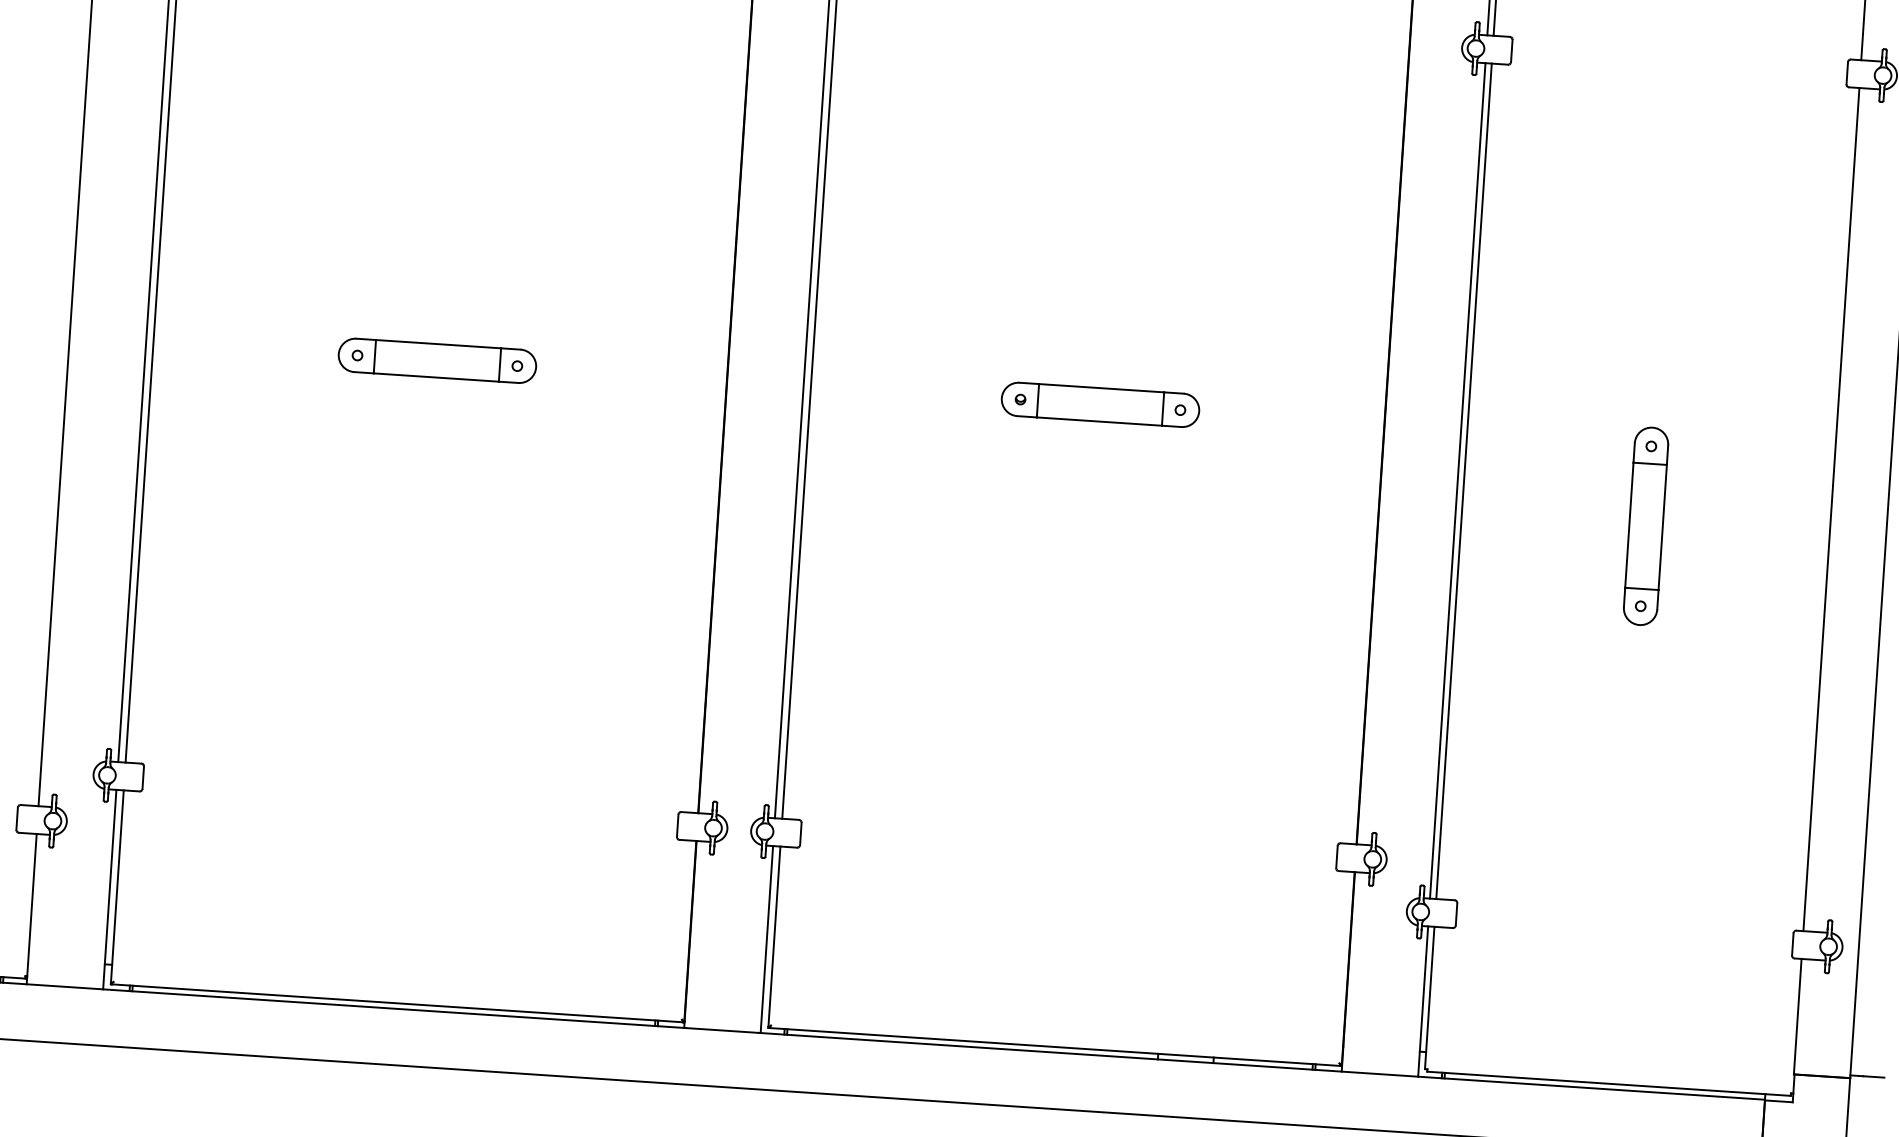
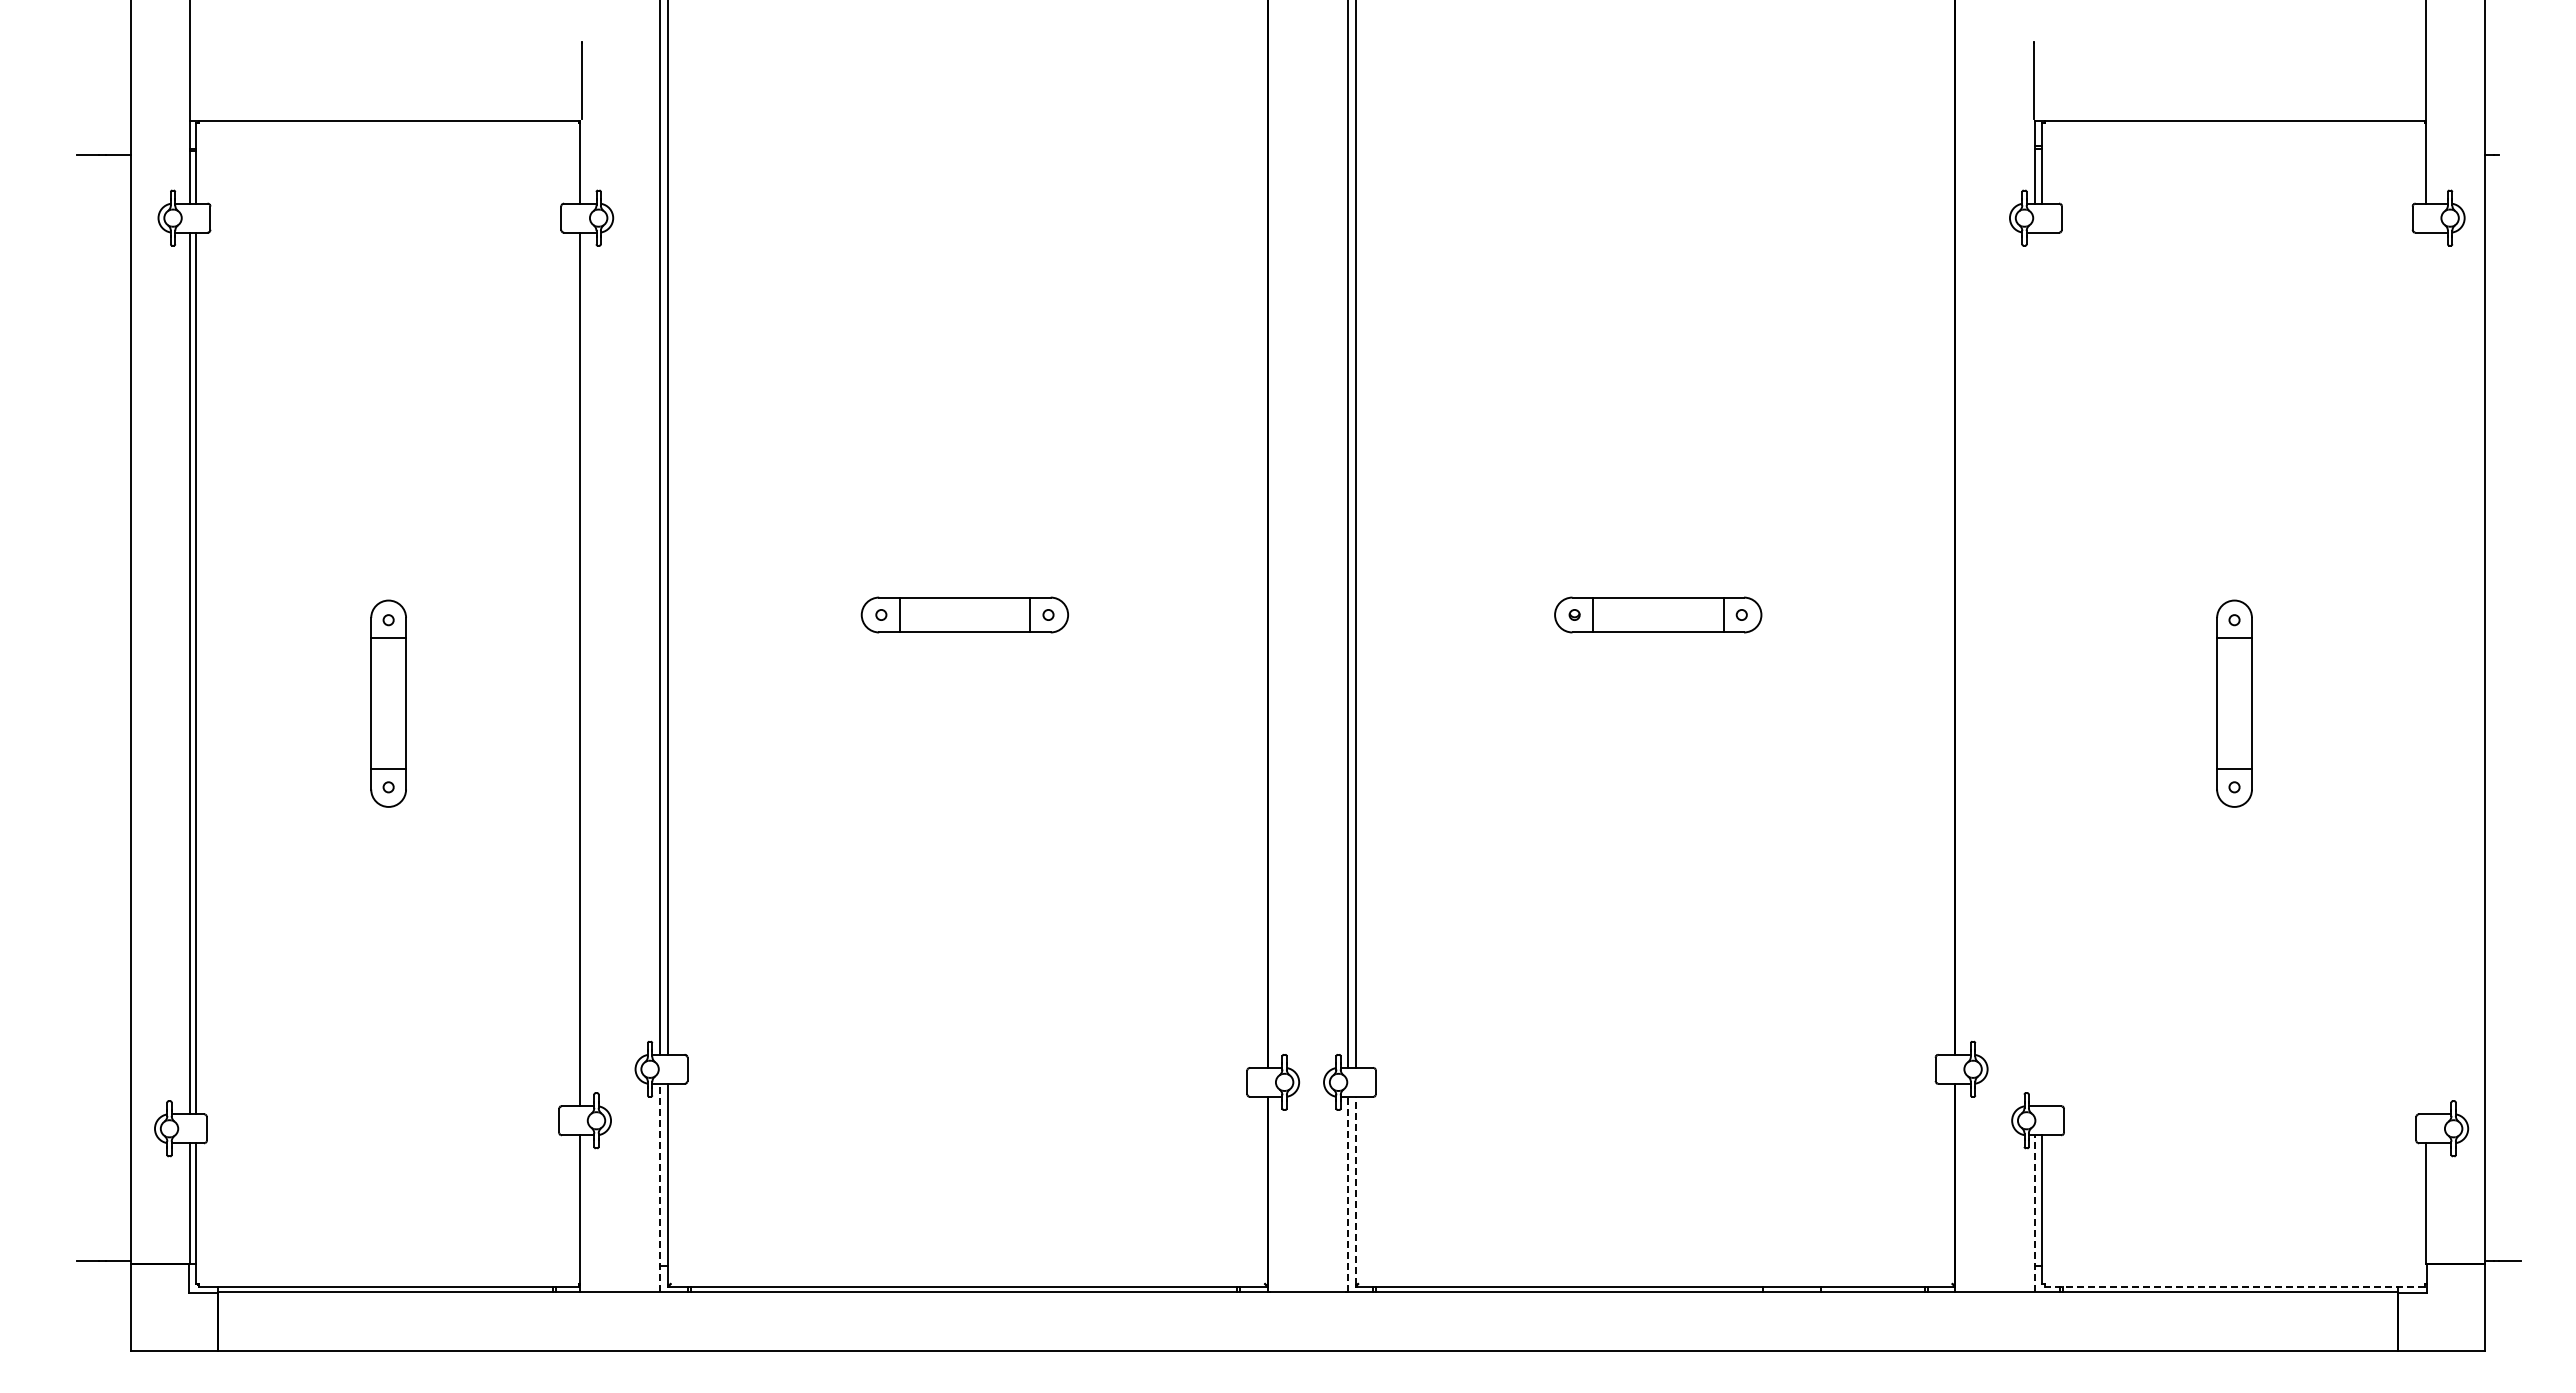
line: (1457, 480) -> (2035, 669), removed
line: (1463, 481) -> (2041, 669), removed
line: (1831, 509) -> (2426, 673), removed
line: (109, 889) -> (660, 1187), solid -> dashed
line: (774, 936) -> (1355, 1190), solid -> dashed
line: (766, 939) -> (1347, 1194), solid -> dashed
line: (1423, 1001) -> (2035, 1213), solid -> dashed
line: (1608, 1083) -> (2234, 1286), solid -> dashed

